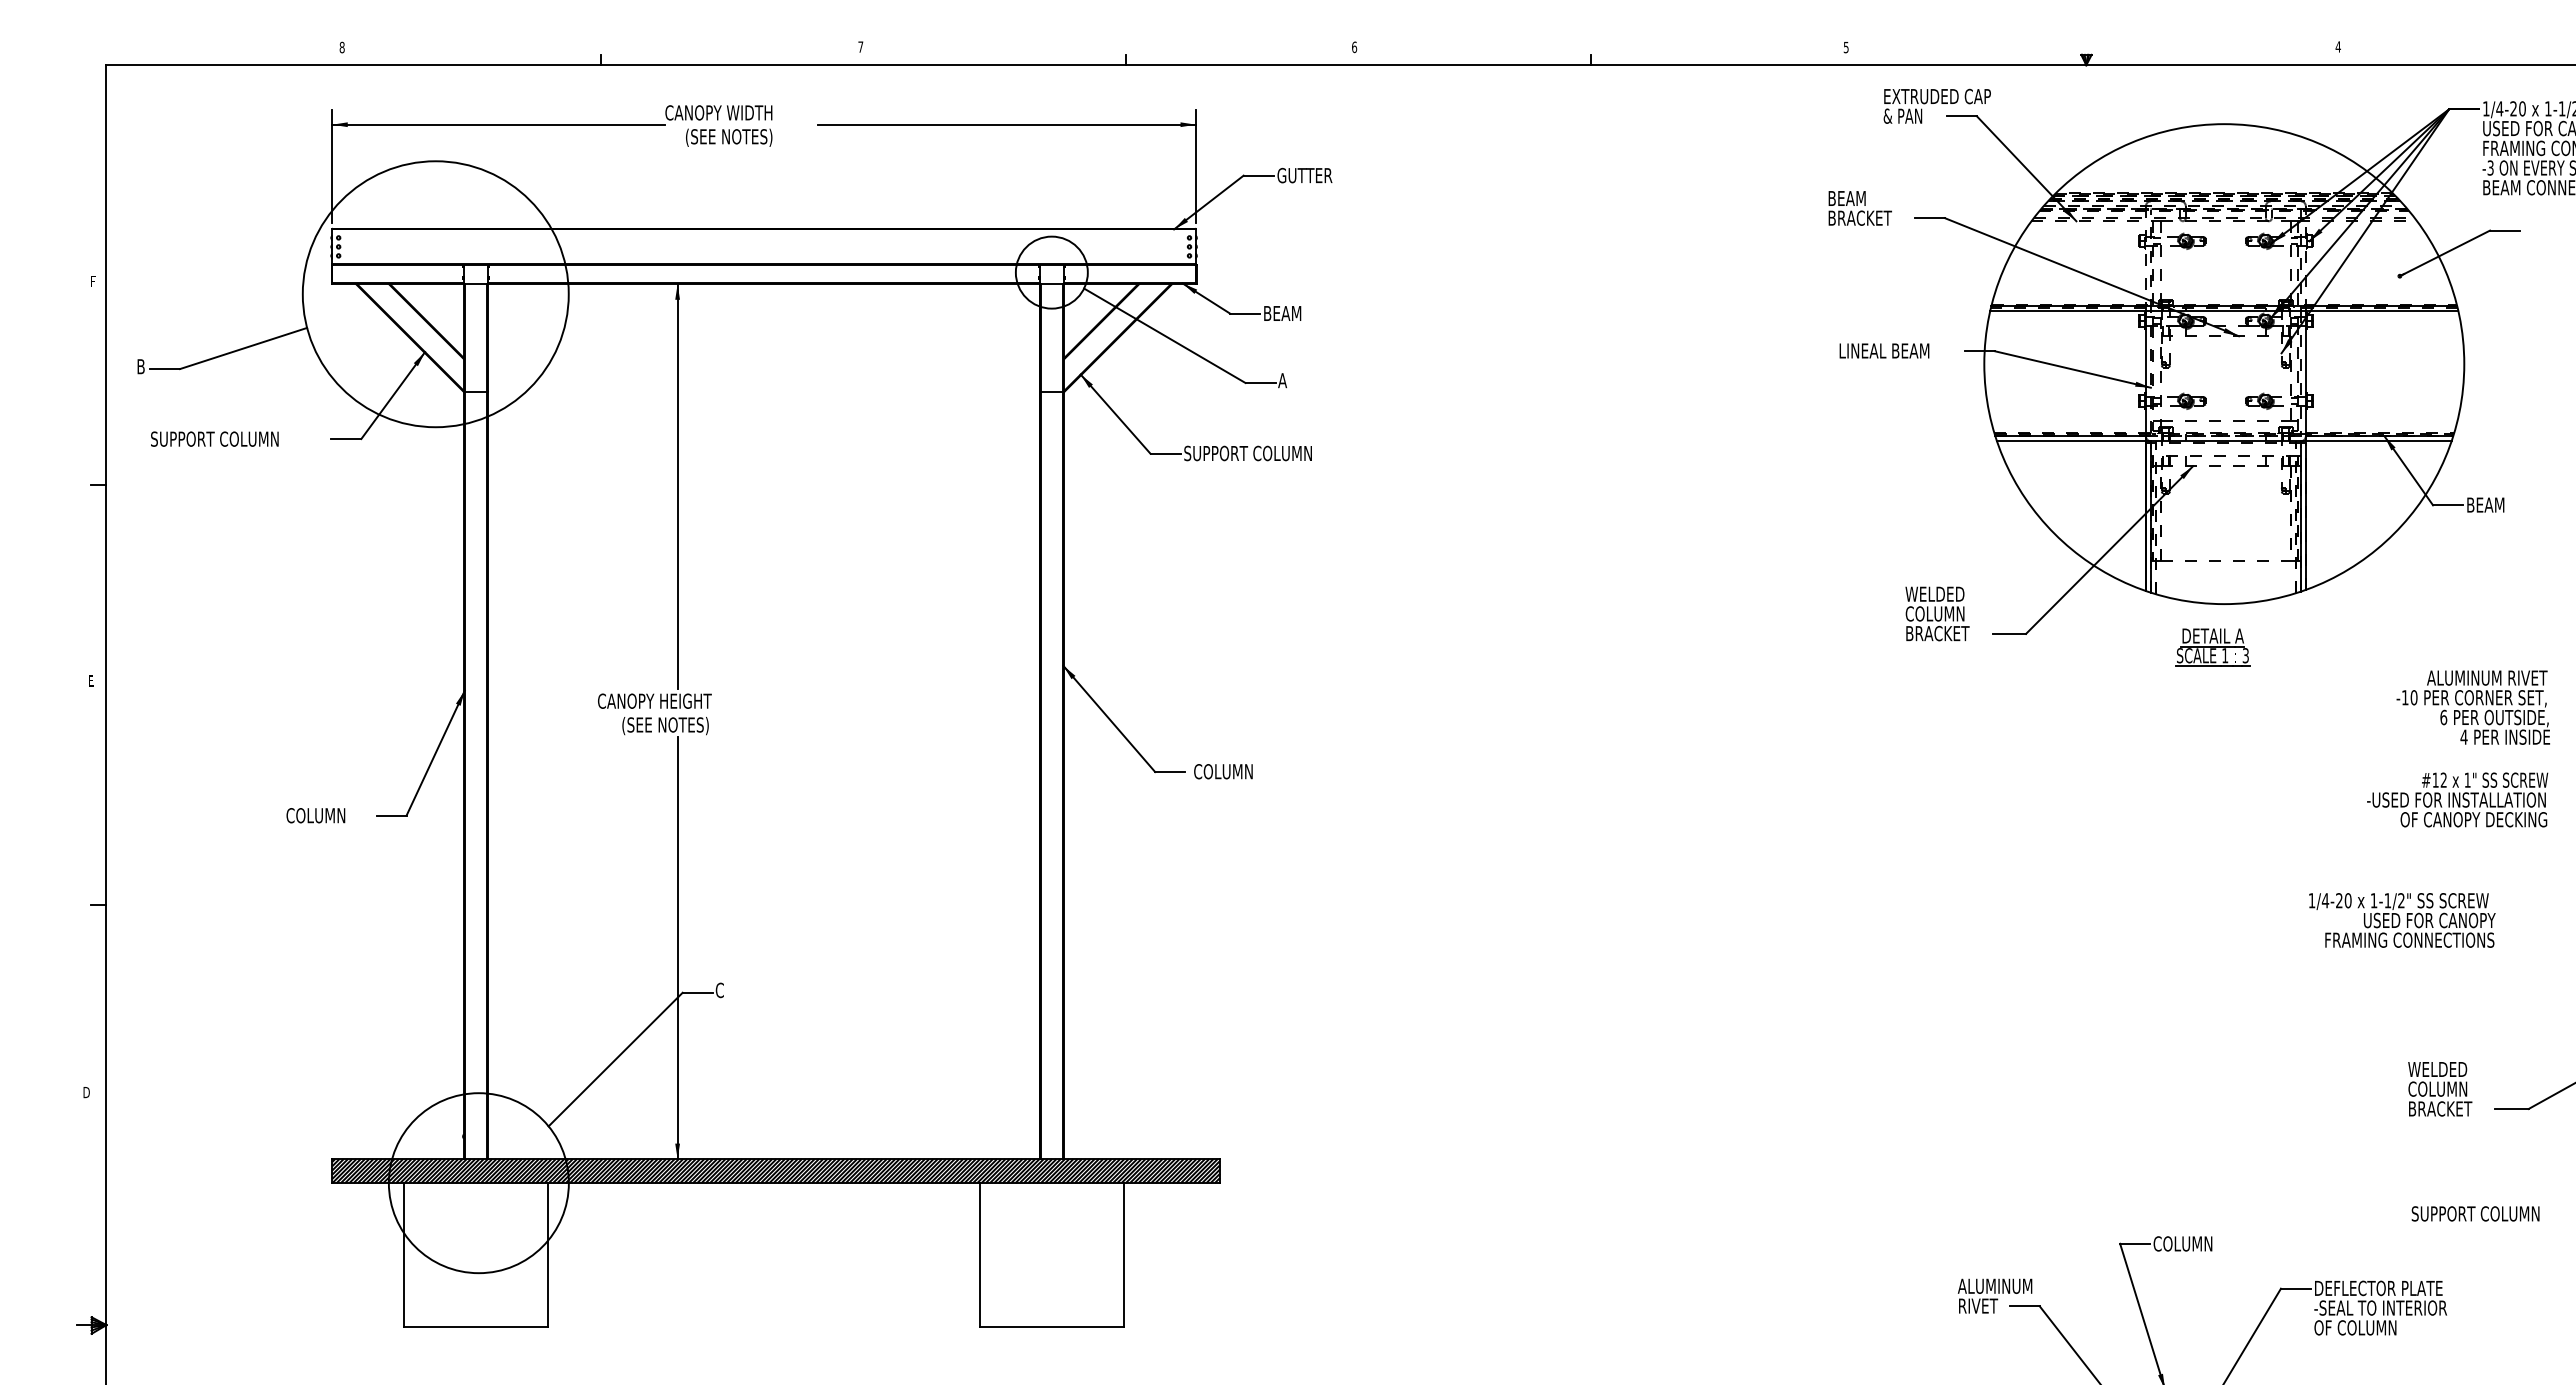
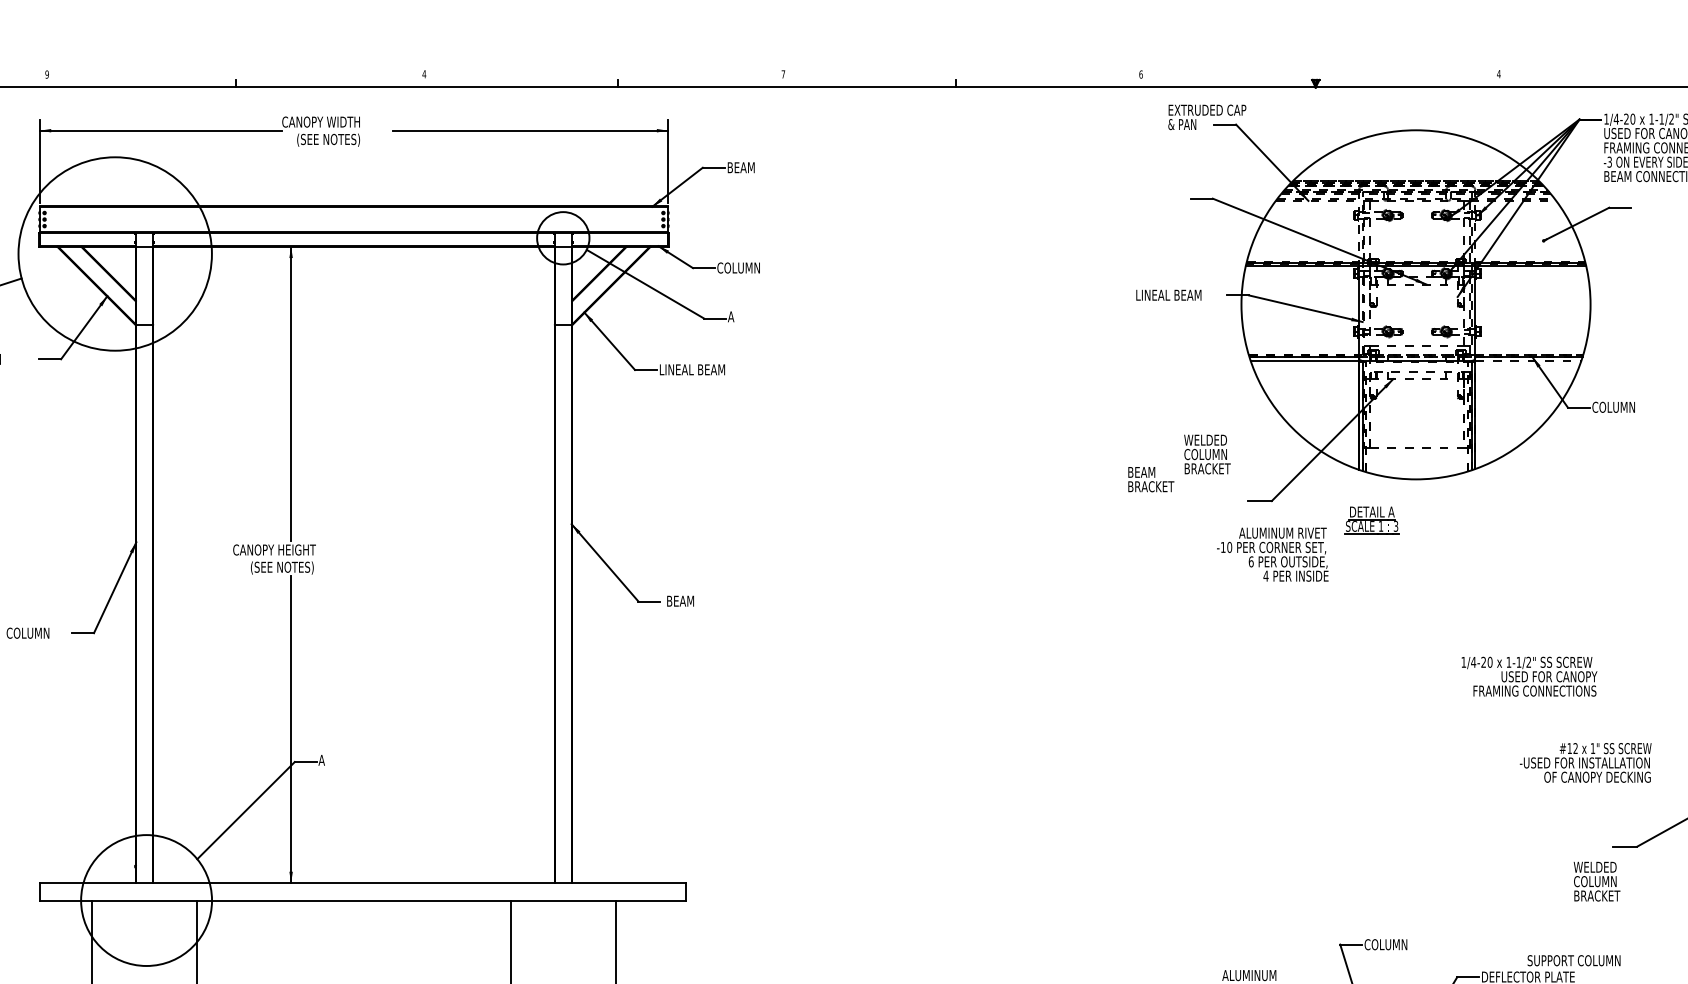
text: (860, 46) -> (424, 73), 7 -> 4
text: (341, 47) -> (46, 74), 8 -> 9
text: (1354, 47) -> (783, 74), 6 -> 7
text: (1845, 47) -> (1140, 74), 5 -> 6
text: (1304, 175) -> (747, 167), GUTTER -> BEAM
text: (1859, 208) -> (1150, 479), moved
text: (1292, 313) -> (738, 268), BEAM -> COLUMN
line: (2378, 441) -> (1528, 361), solid -> dashed
text: (1247, 453) -> (705, 369), SUPPORT COLUMN -> LINEAL BEAM
text: (2495, 504) -> (1613, 406), BEAM -> COLUMN
text: (1937, 613) -> (1207, 454), moved
part: (2212, 647) -> (1371, 520), moved
text: (2472, 707) -> (1272, 554), moved
text: (1223, 771) -> (688, 601), COLUMN -> BEAM
text: (2457, 799) -> (1585, 762), moved
text: (2402, 920) -> (1529, 676), moved
text: (719, 990) -> (321, 760), C -> A
text: (2440, 1089) -> (1597, 881), moved
hatch: (776, 1171) -> (363, 892), removed
text: (2475, 1213) -> (1573, 960), moved

